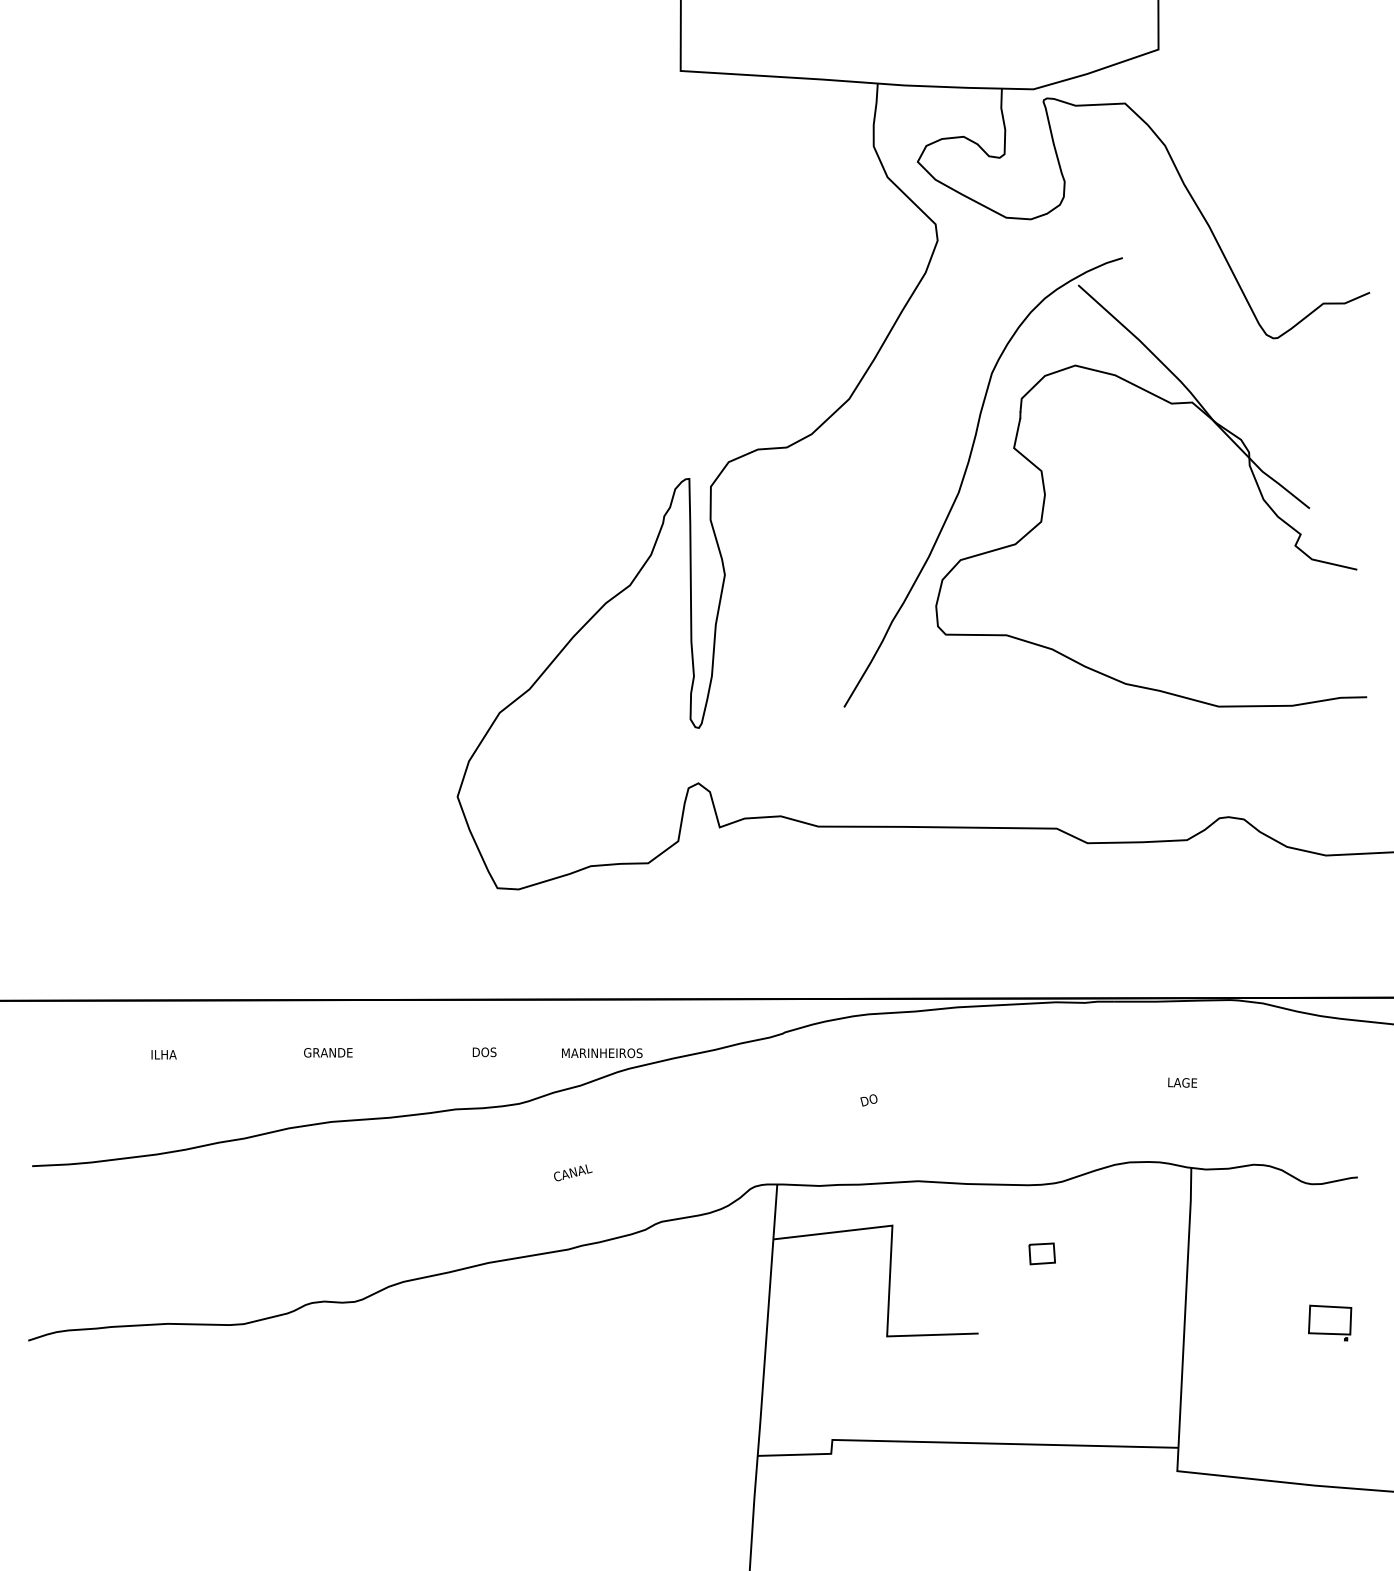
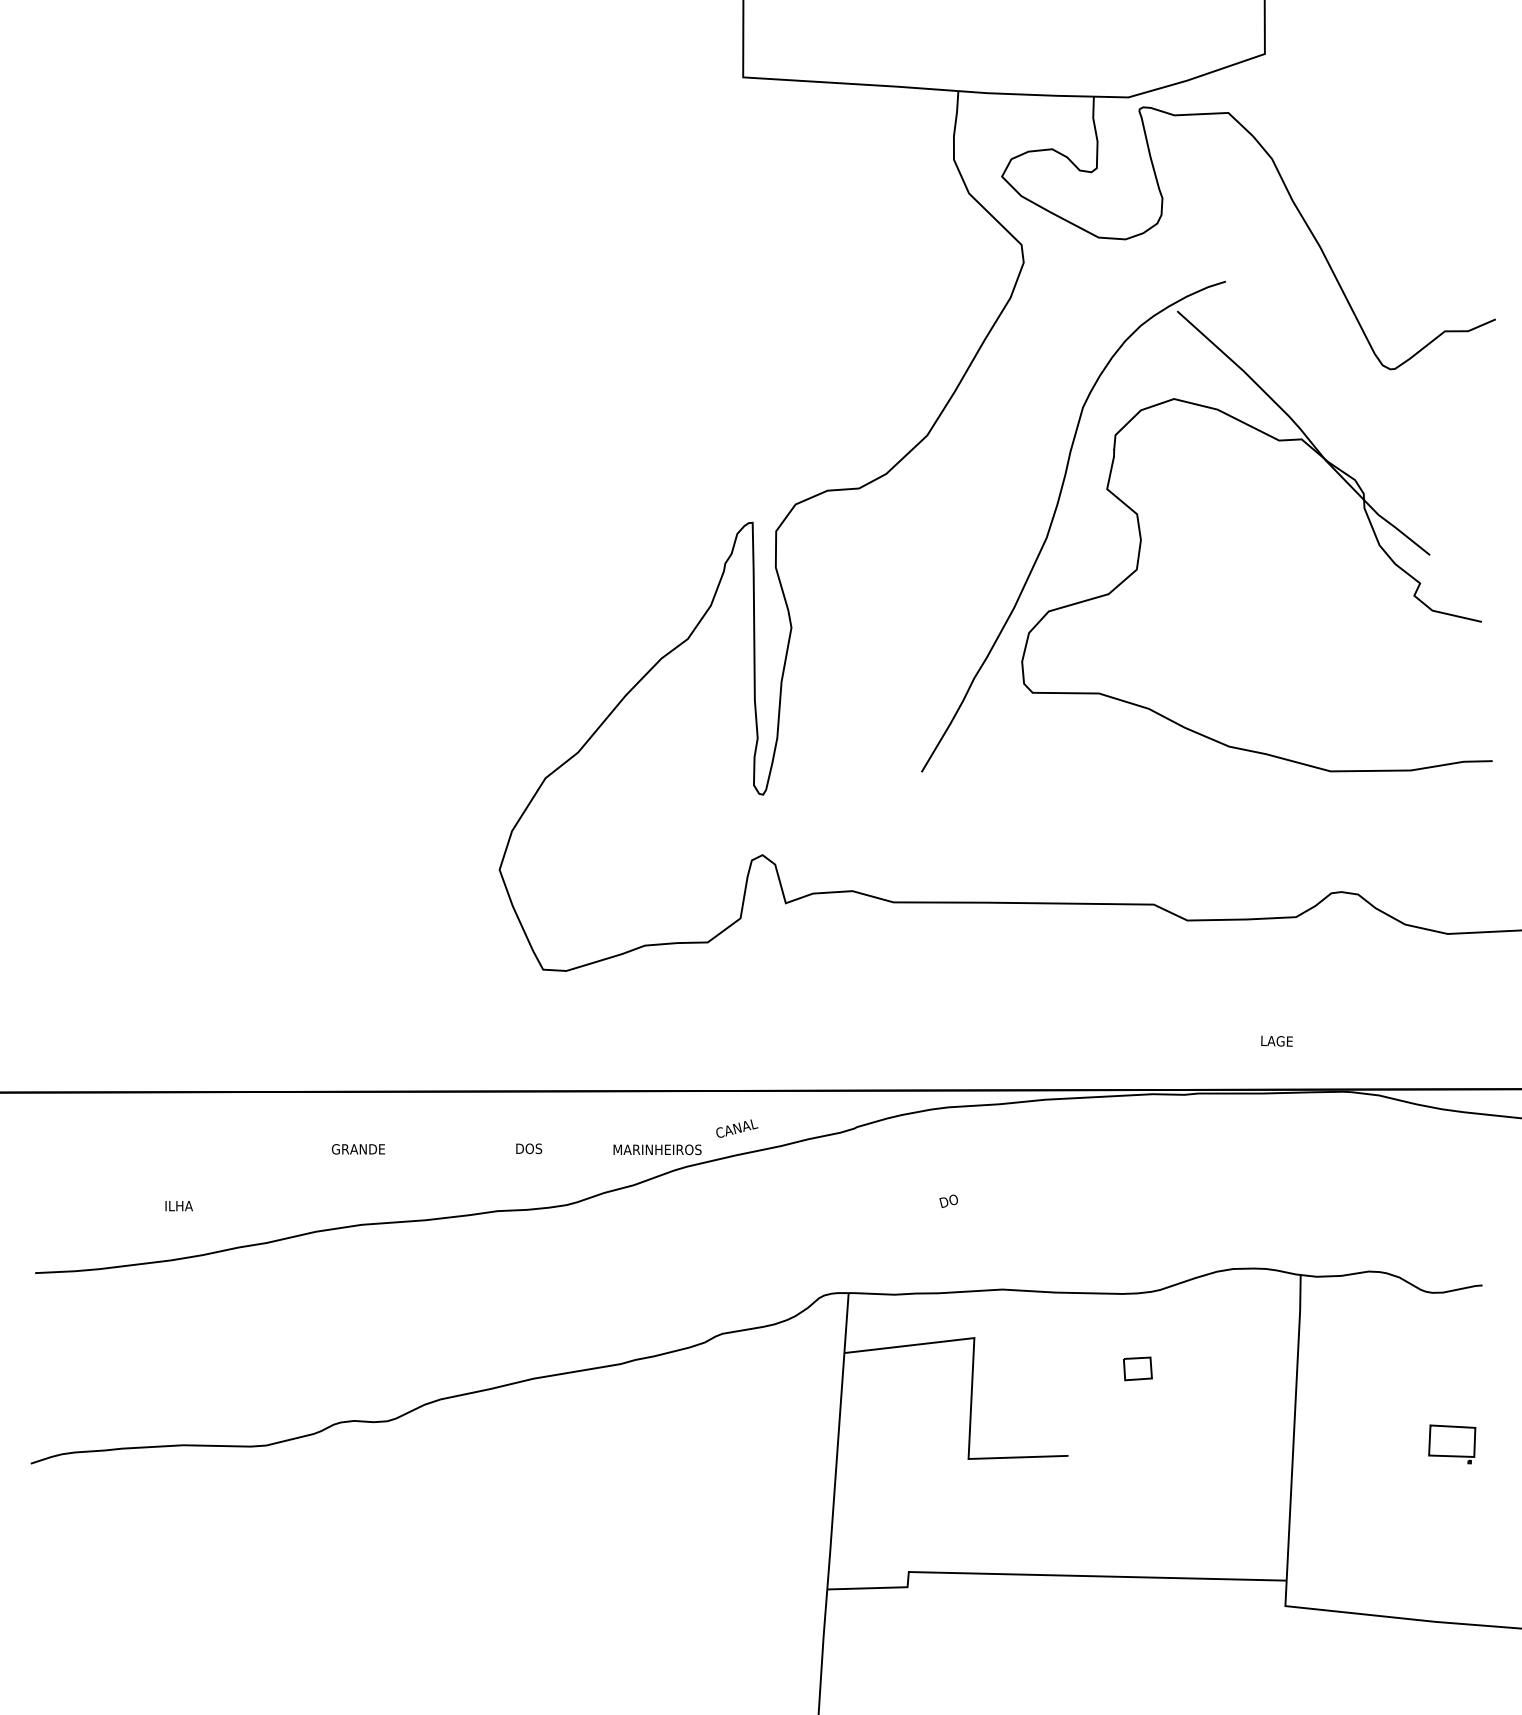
text: (163, 1054) -> (178, 1205), moved
text: (1182, 1082) -> (1276, 1040), moved
text: (573, 1172) -> (737, 1128), moved

